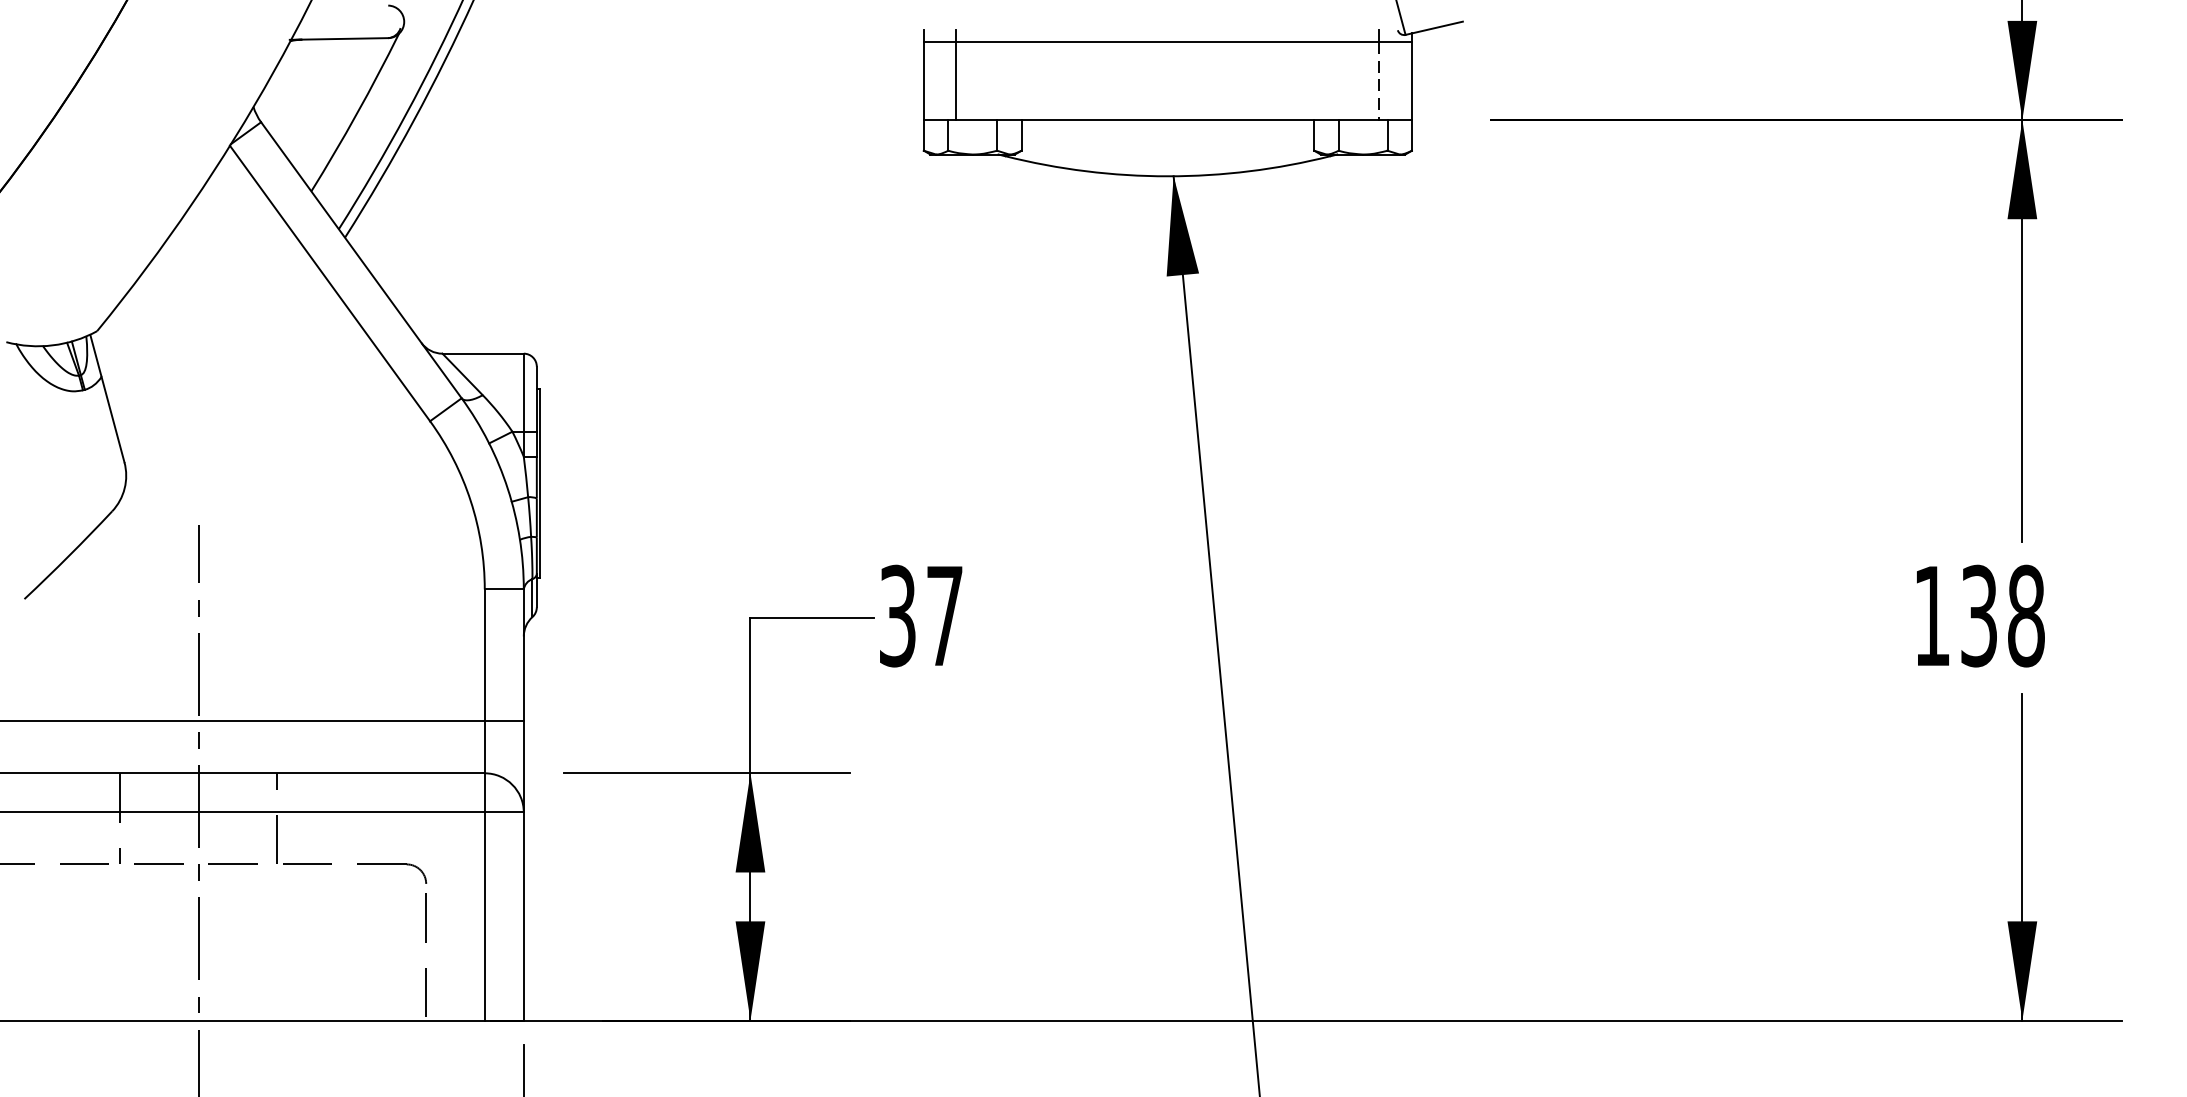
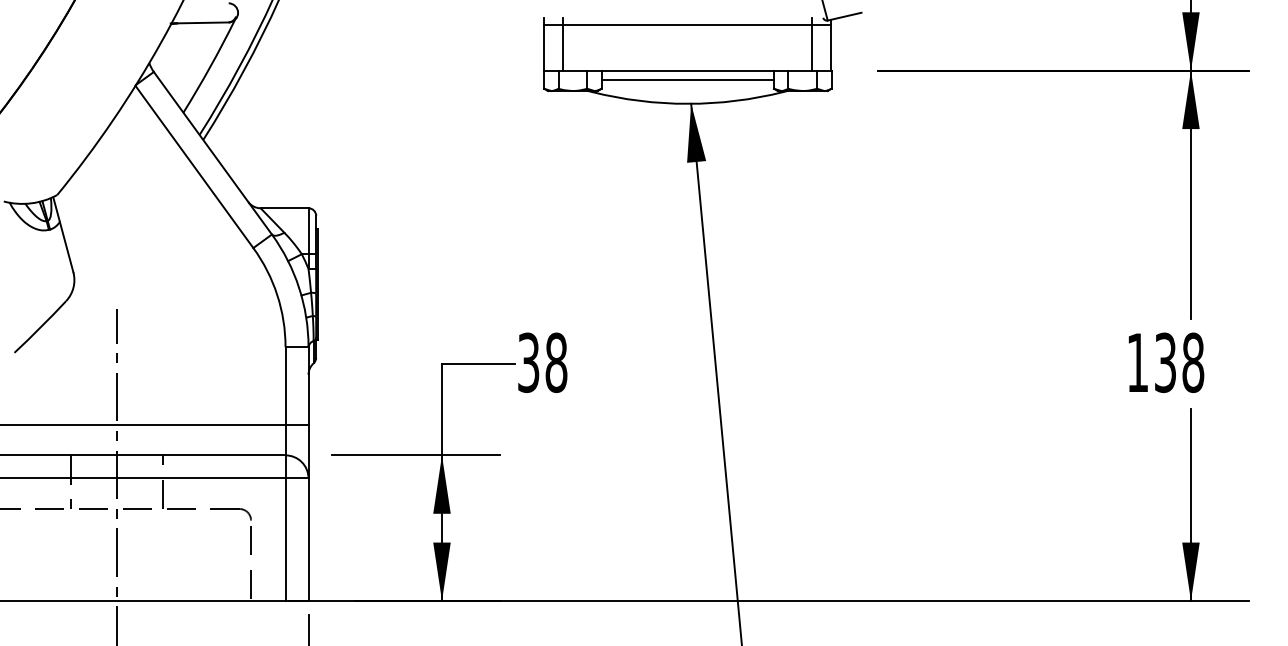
line: (1379, 80) -> (812, 47), dashed -> solid
line: (1167, 136) -> (687, 80), added
text: (944, 615) -> (556, 362), 37 -> 38

